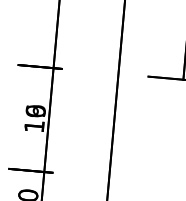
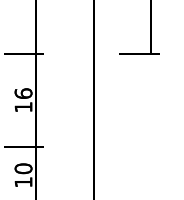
text: (35, 111) -> (23, 93), 19 -> 16

